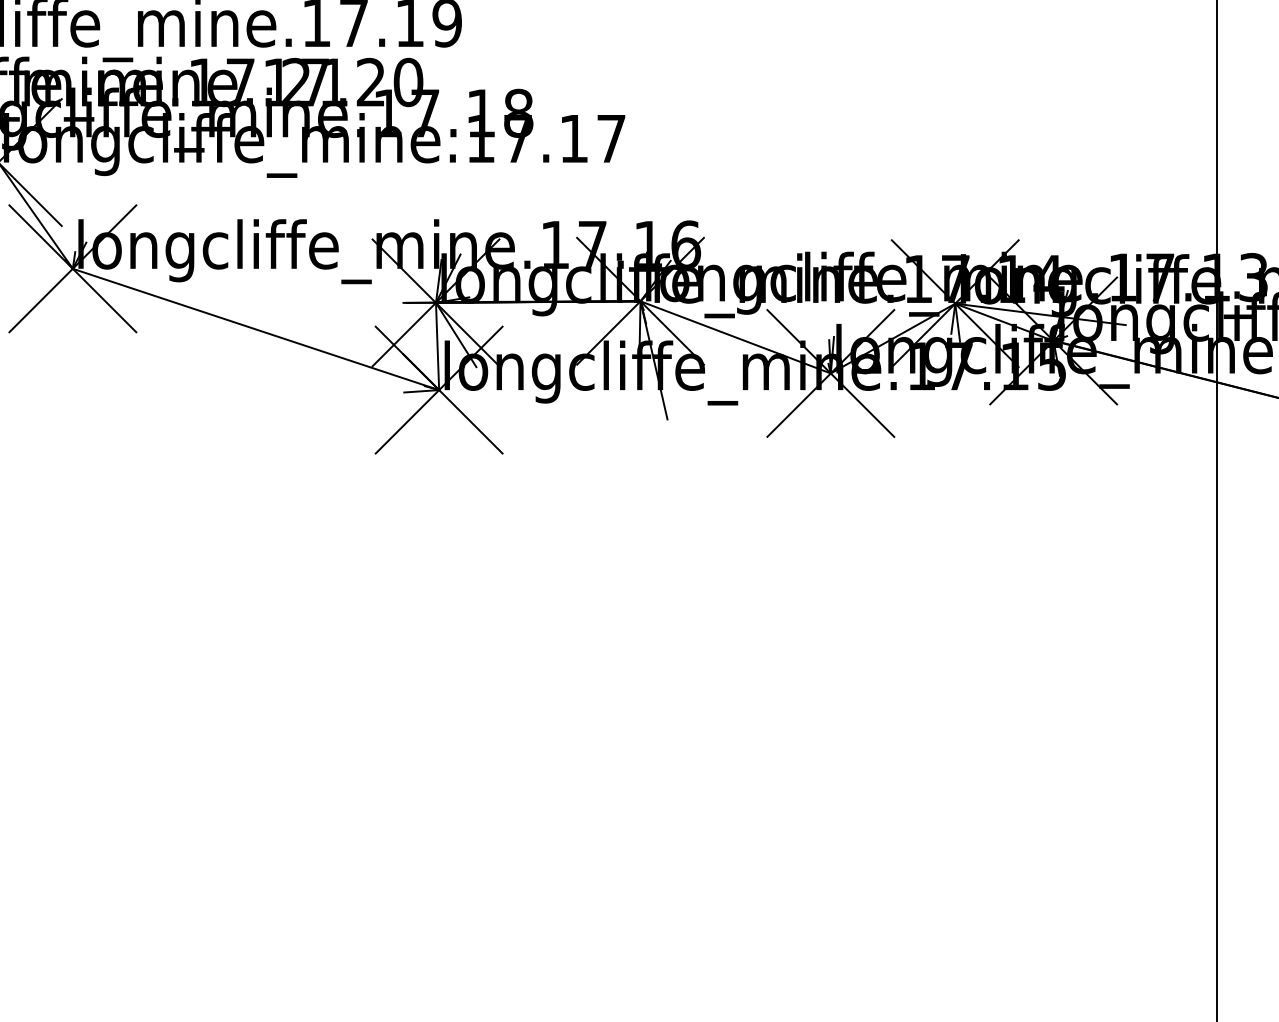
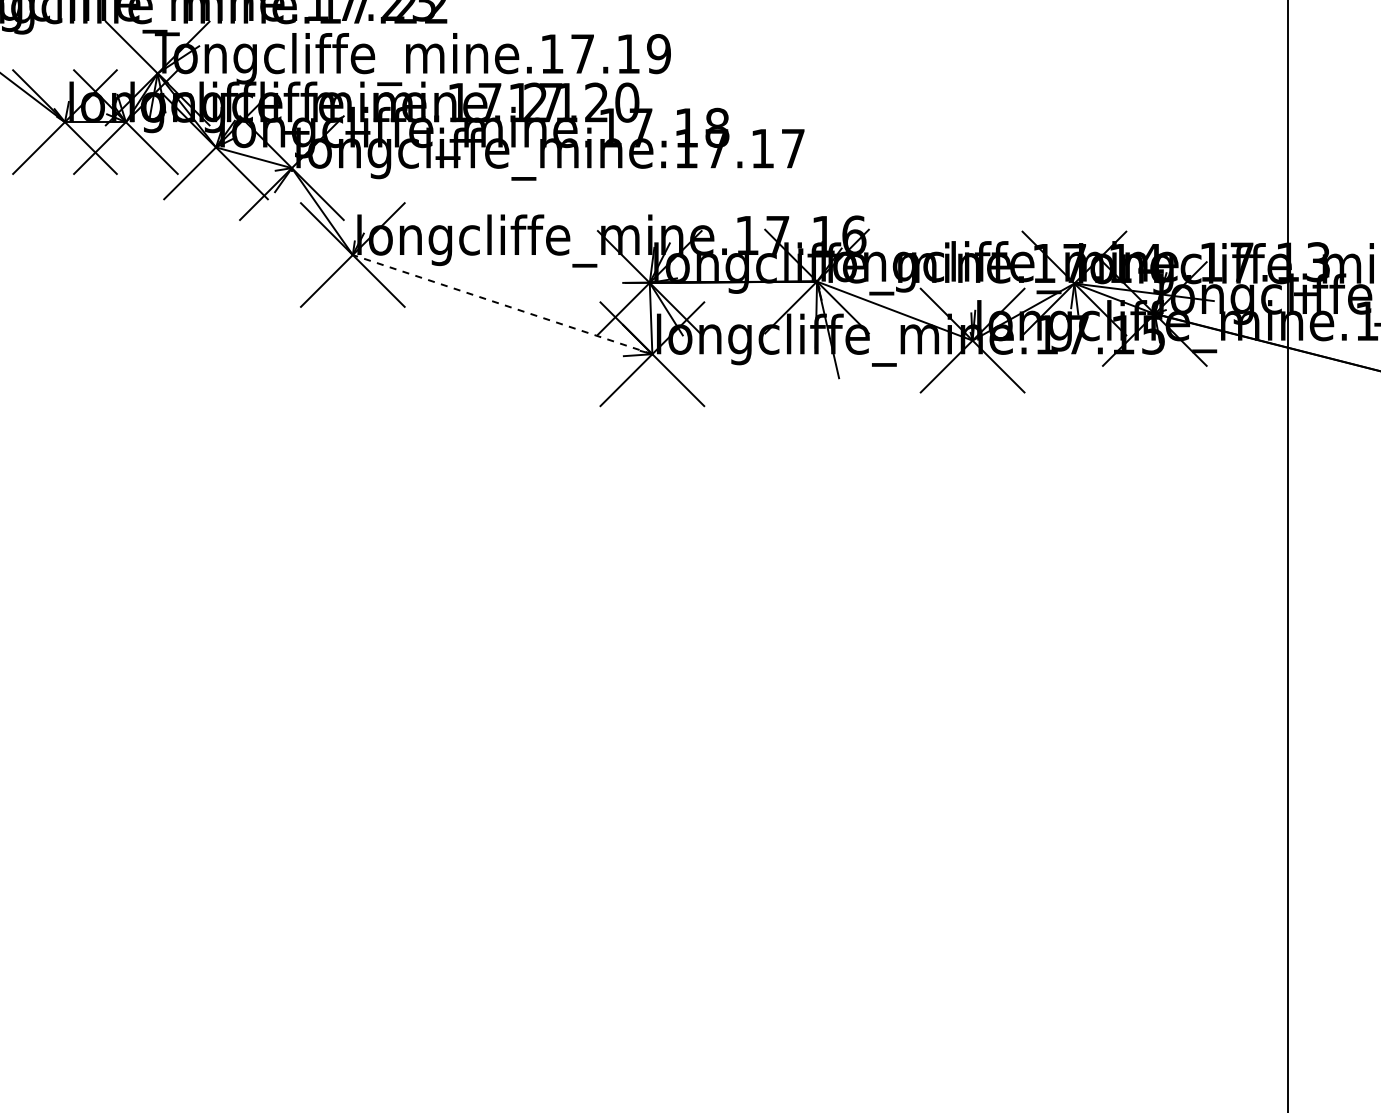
line: (255, 329) -> (502, 304), solid -> dashed

